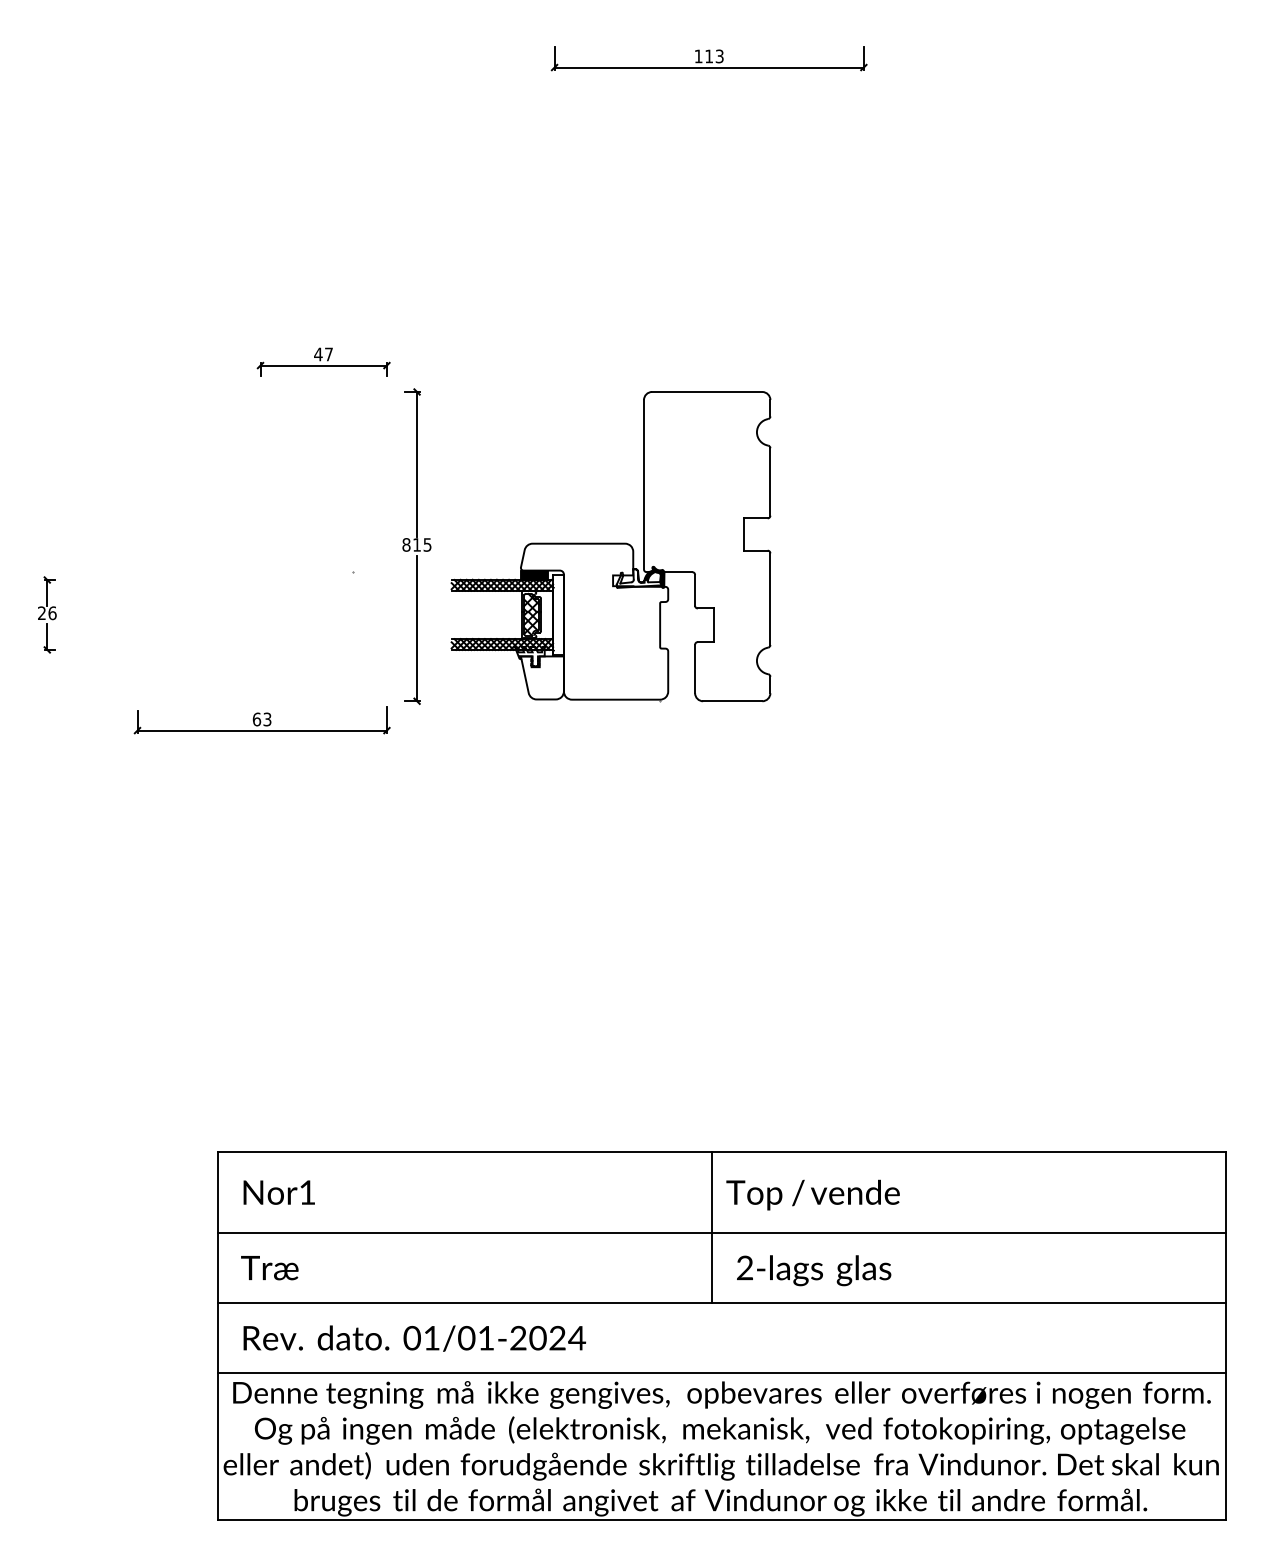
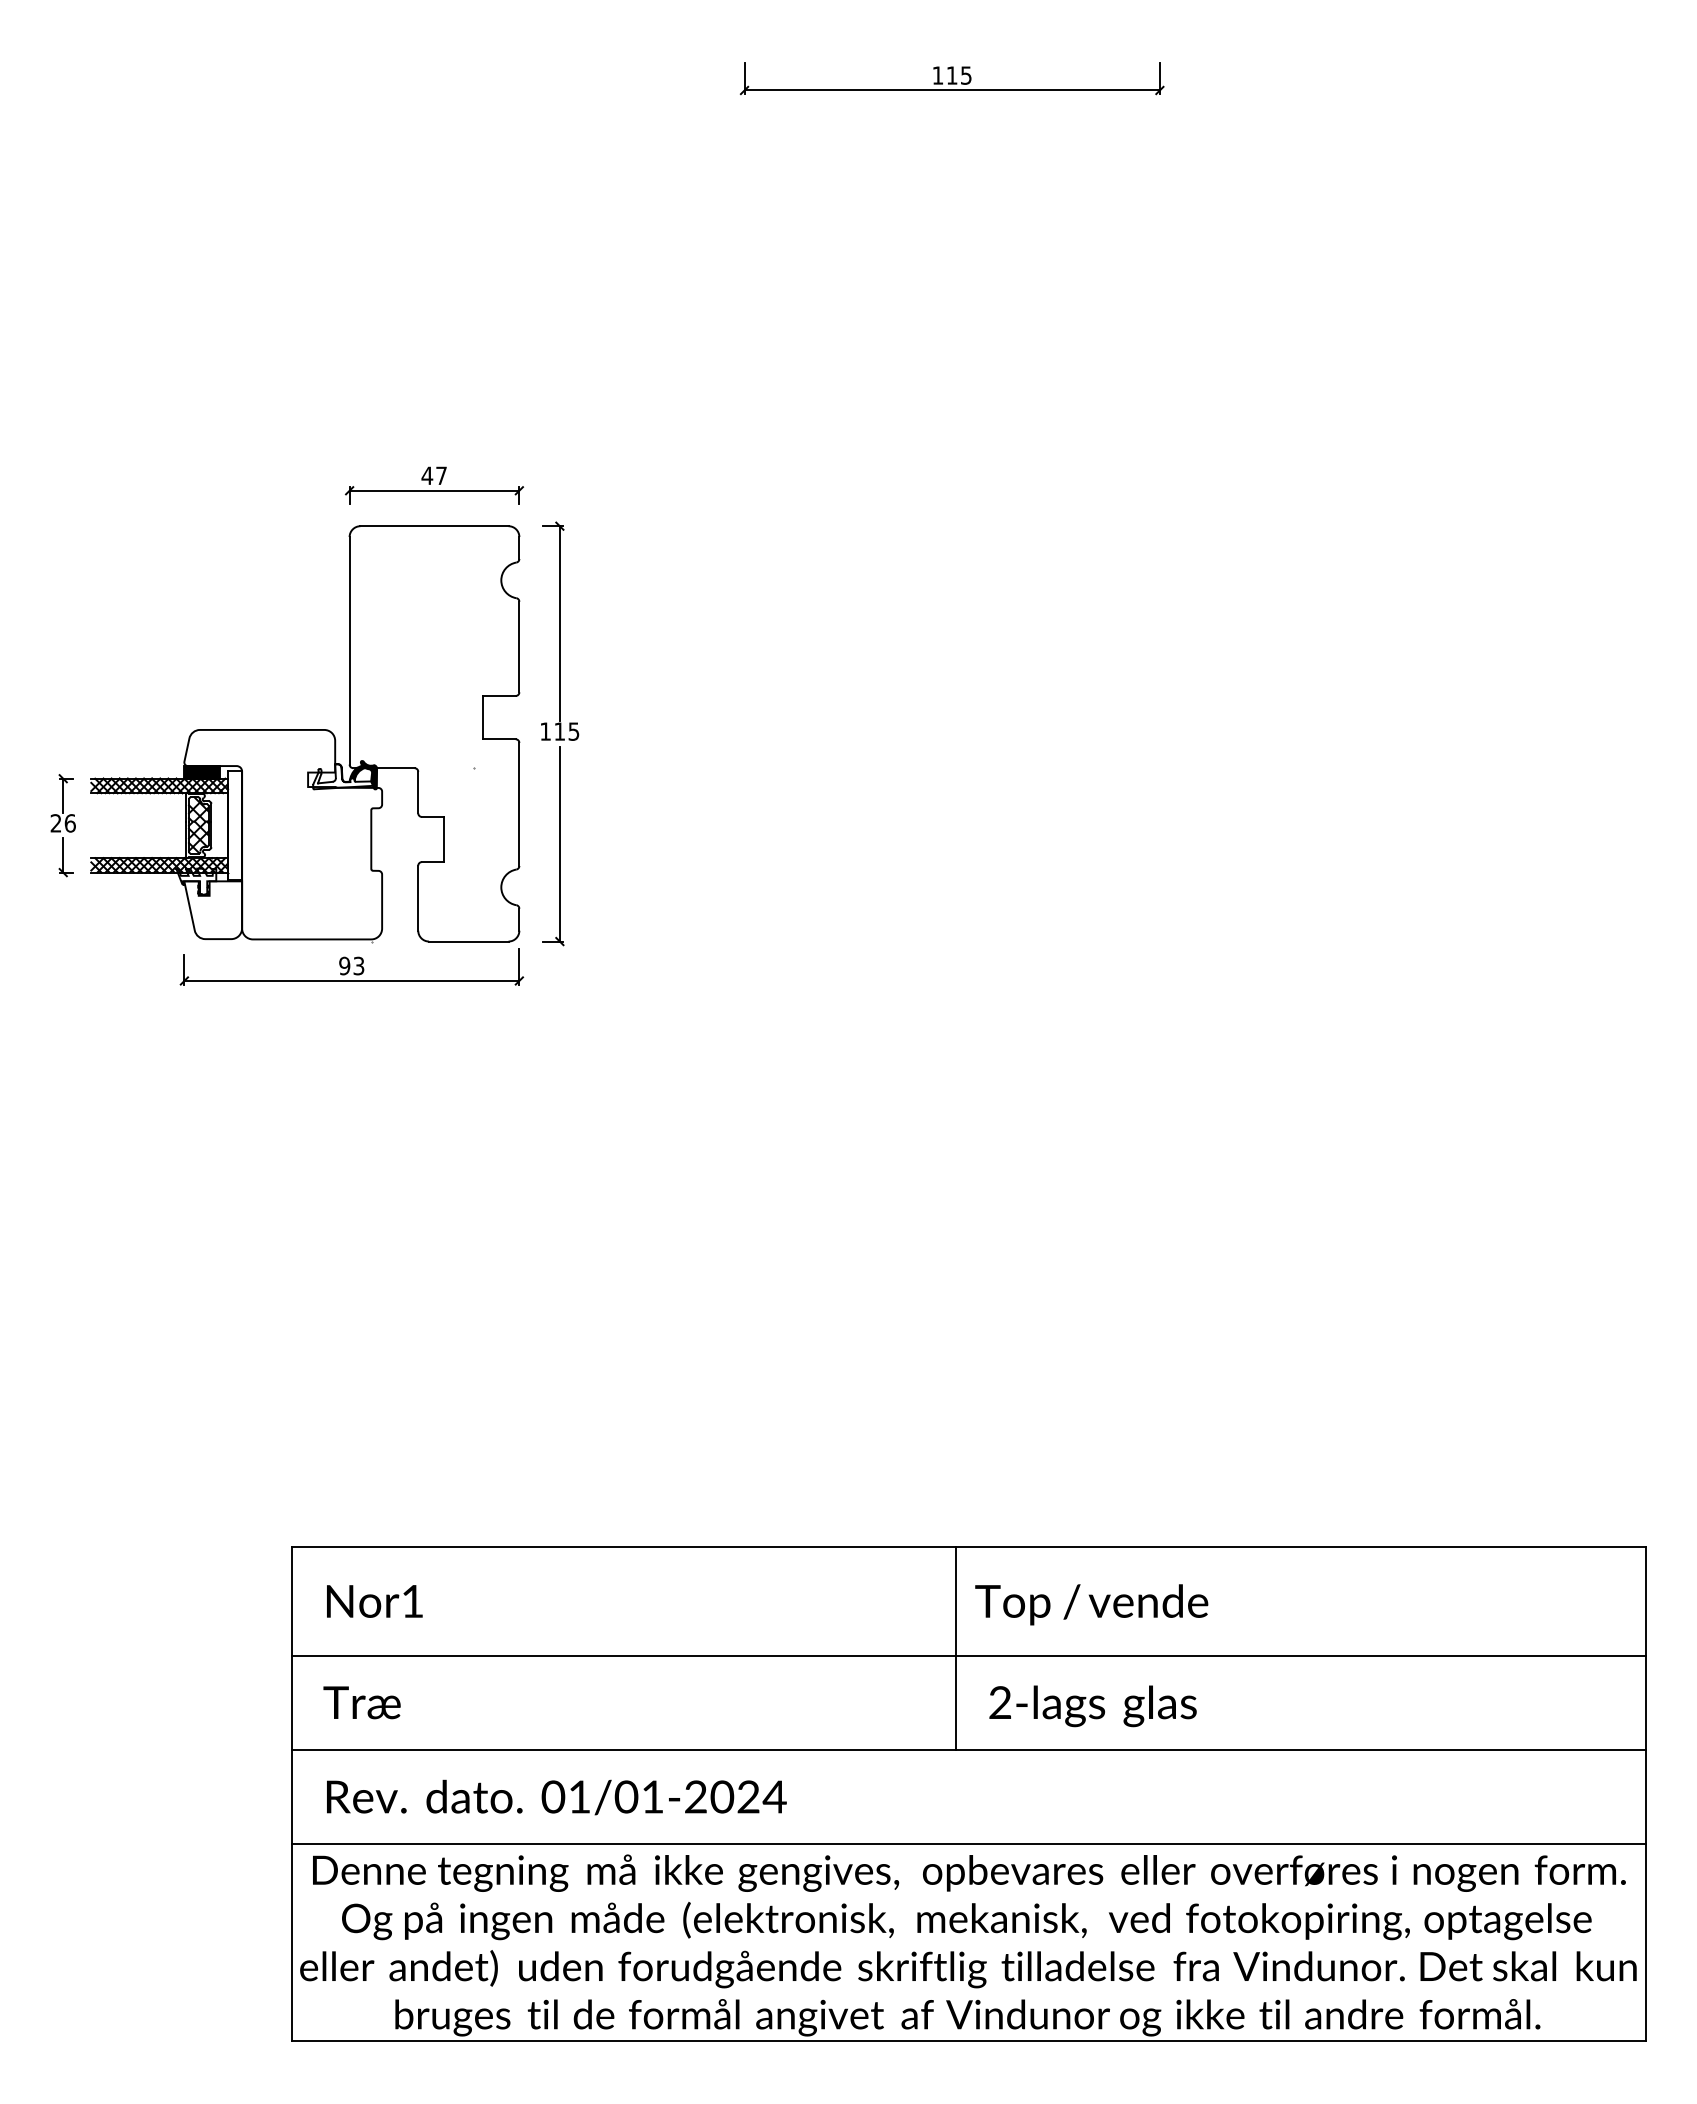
text: (719, 56) -> (966, 75), 113 -> 115
text: (406, 544) -> (545, 731), 815 -> 115
part: (611, 547) -> (305, 734), moved
text: (256, 719) -> (344, 965), 63 -> 93

